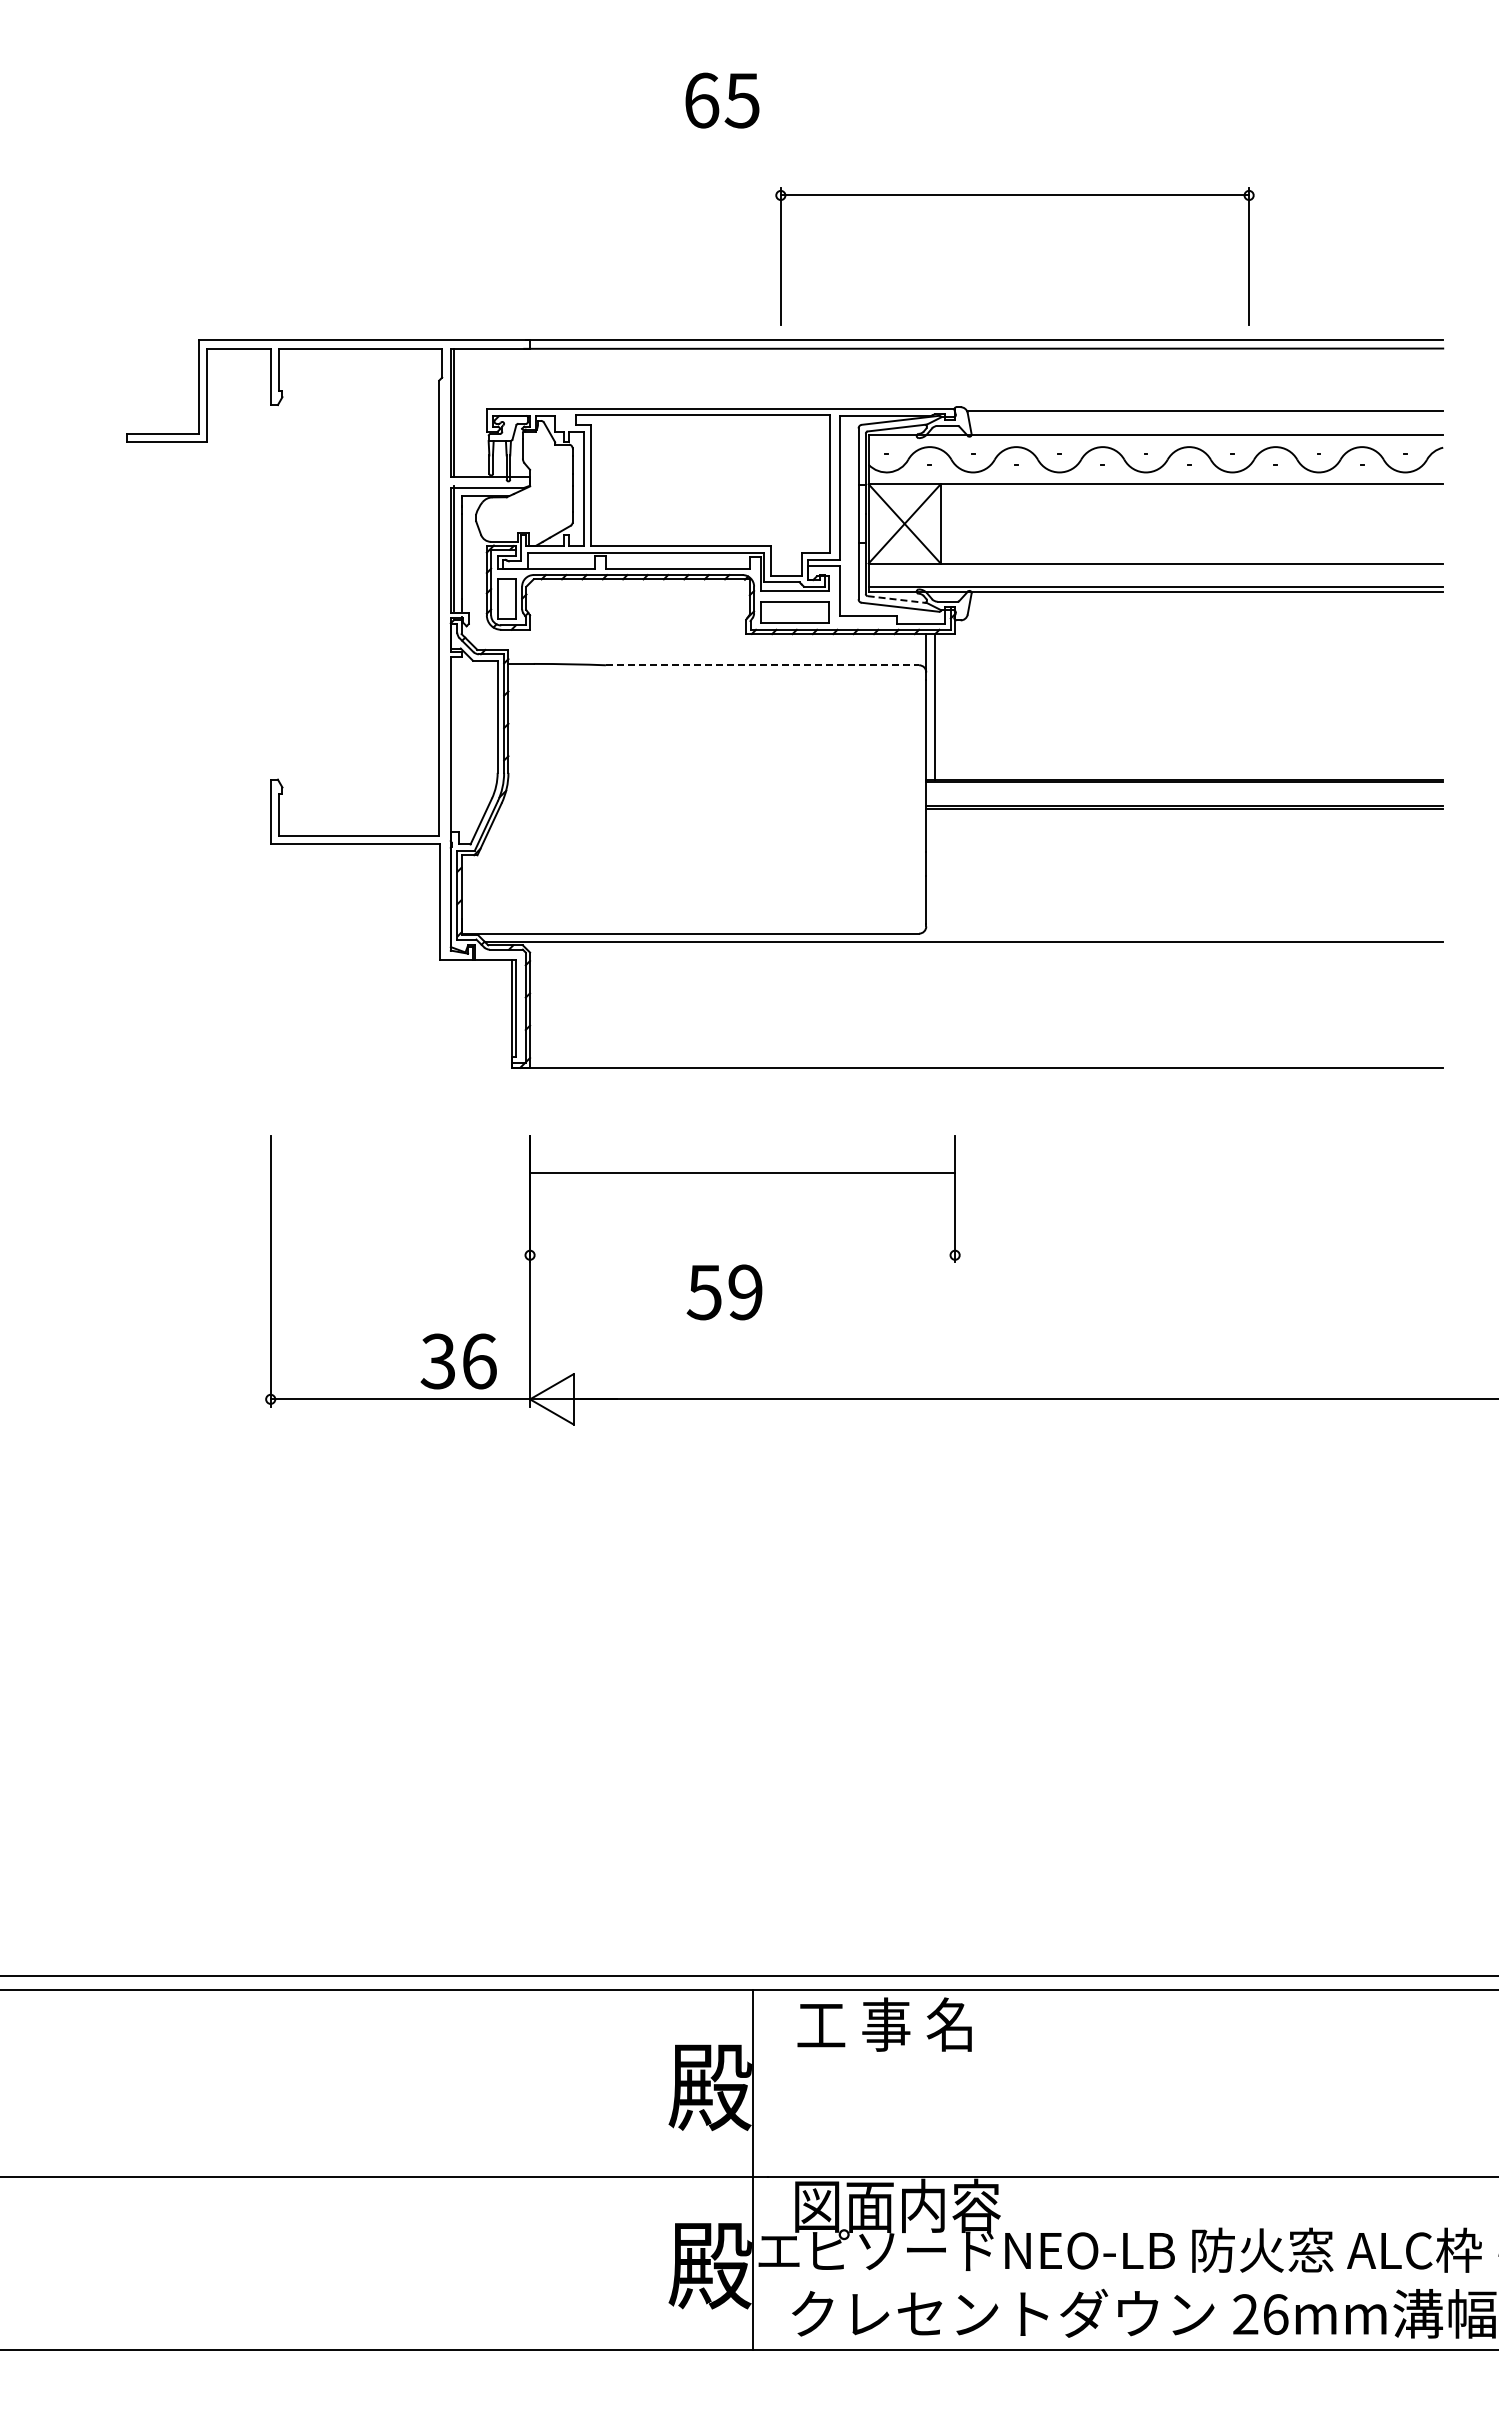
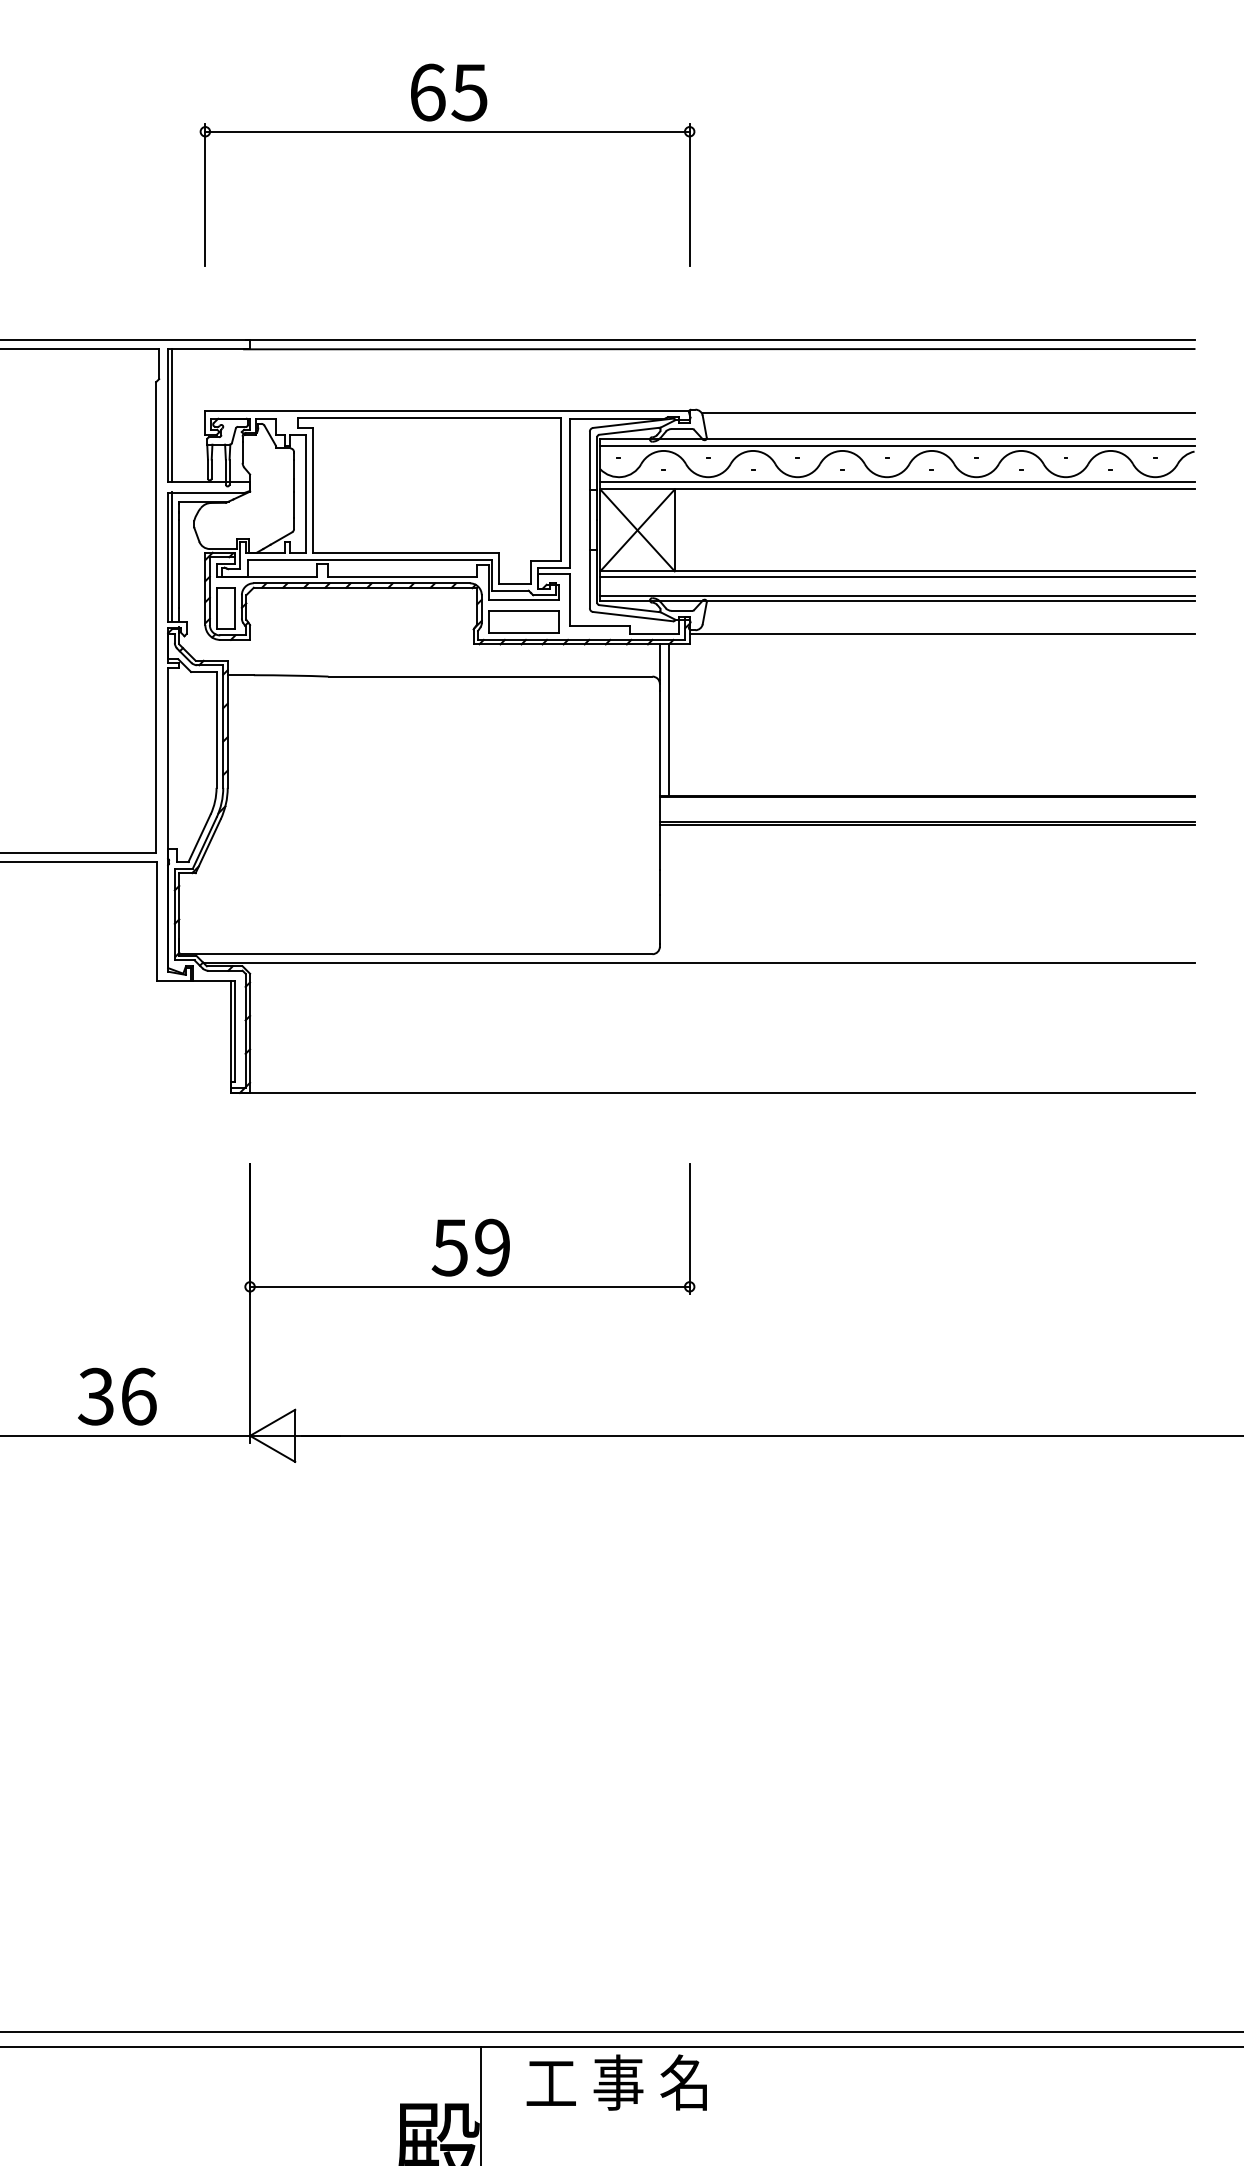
part: (1014, 195) -> (447, 131), moved
line: (1155, 442) -> (896, 446), added
line: (1155, 477) -> (896, 482), added
line: (1155, 568) -> (896, 576), added
line: (897, 599) -> (630, 608), dashed -> solid
line: (1199, 624) -> (942, 634), added
line: (762, 665) -> (490, 676), dashed -> solid
line: (742, 1173) -> (469, 1287), moved
text: (724, 1292) -> (470, 1247), moved
text: (458, 1361) -> (117, 1396), moved

